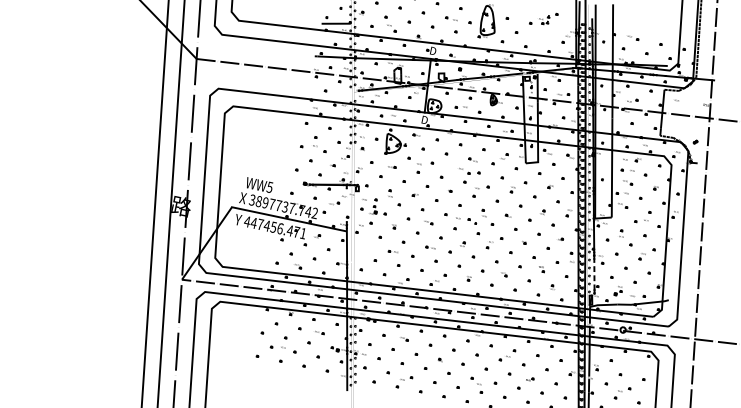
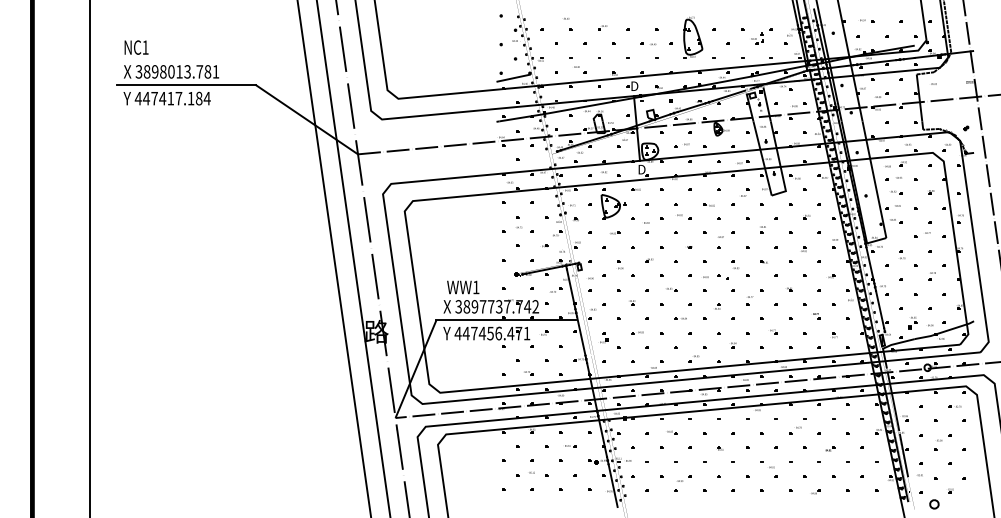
part: (547, 18) -> (761, 36), moved
part: (464, 170) -> (684, 216), moved
text: (269, 187) -> (475, 287), WW5 -> WW1
line: (346, 205) -> (570, 289), added
part: (374, 210) -> (604, 337), moved
line: (594, 274) -> (880, 309), dashed -> solid
part: (638, 366) -> (954, 406), added

